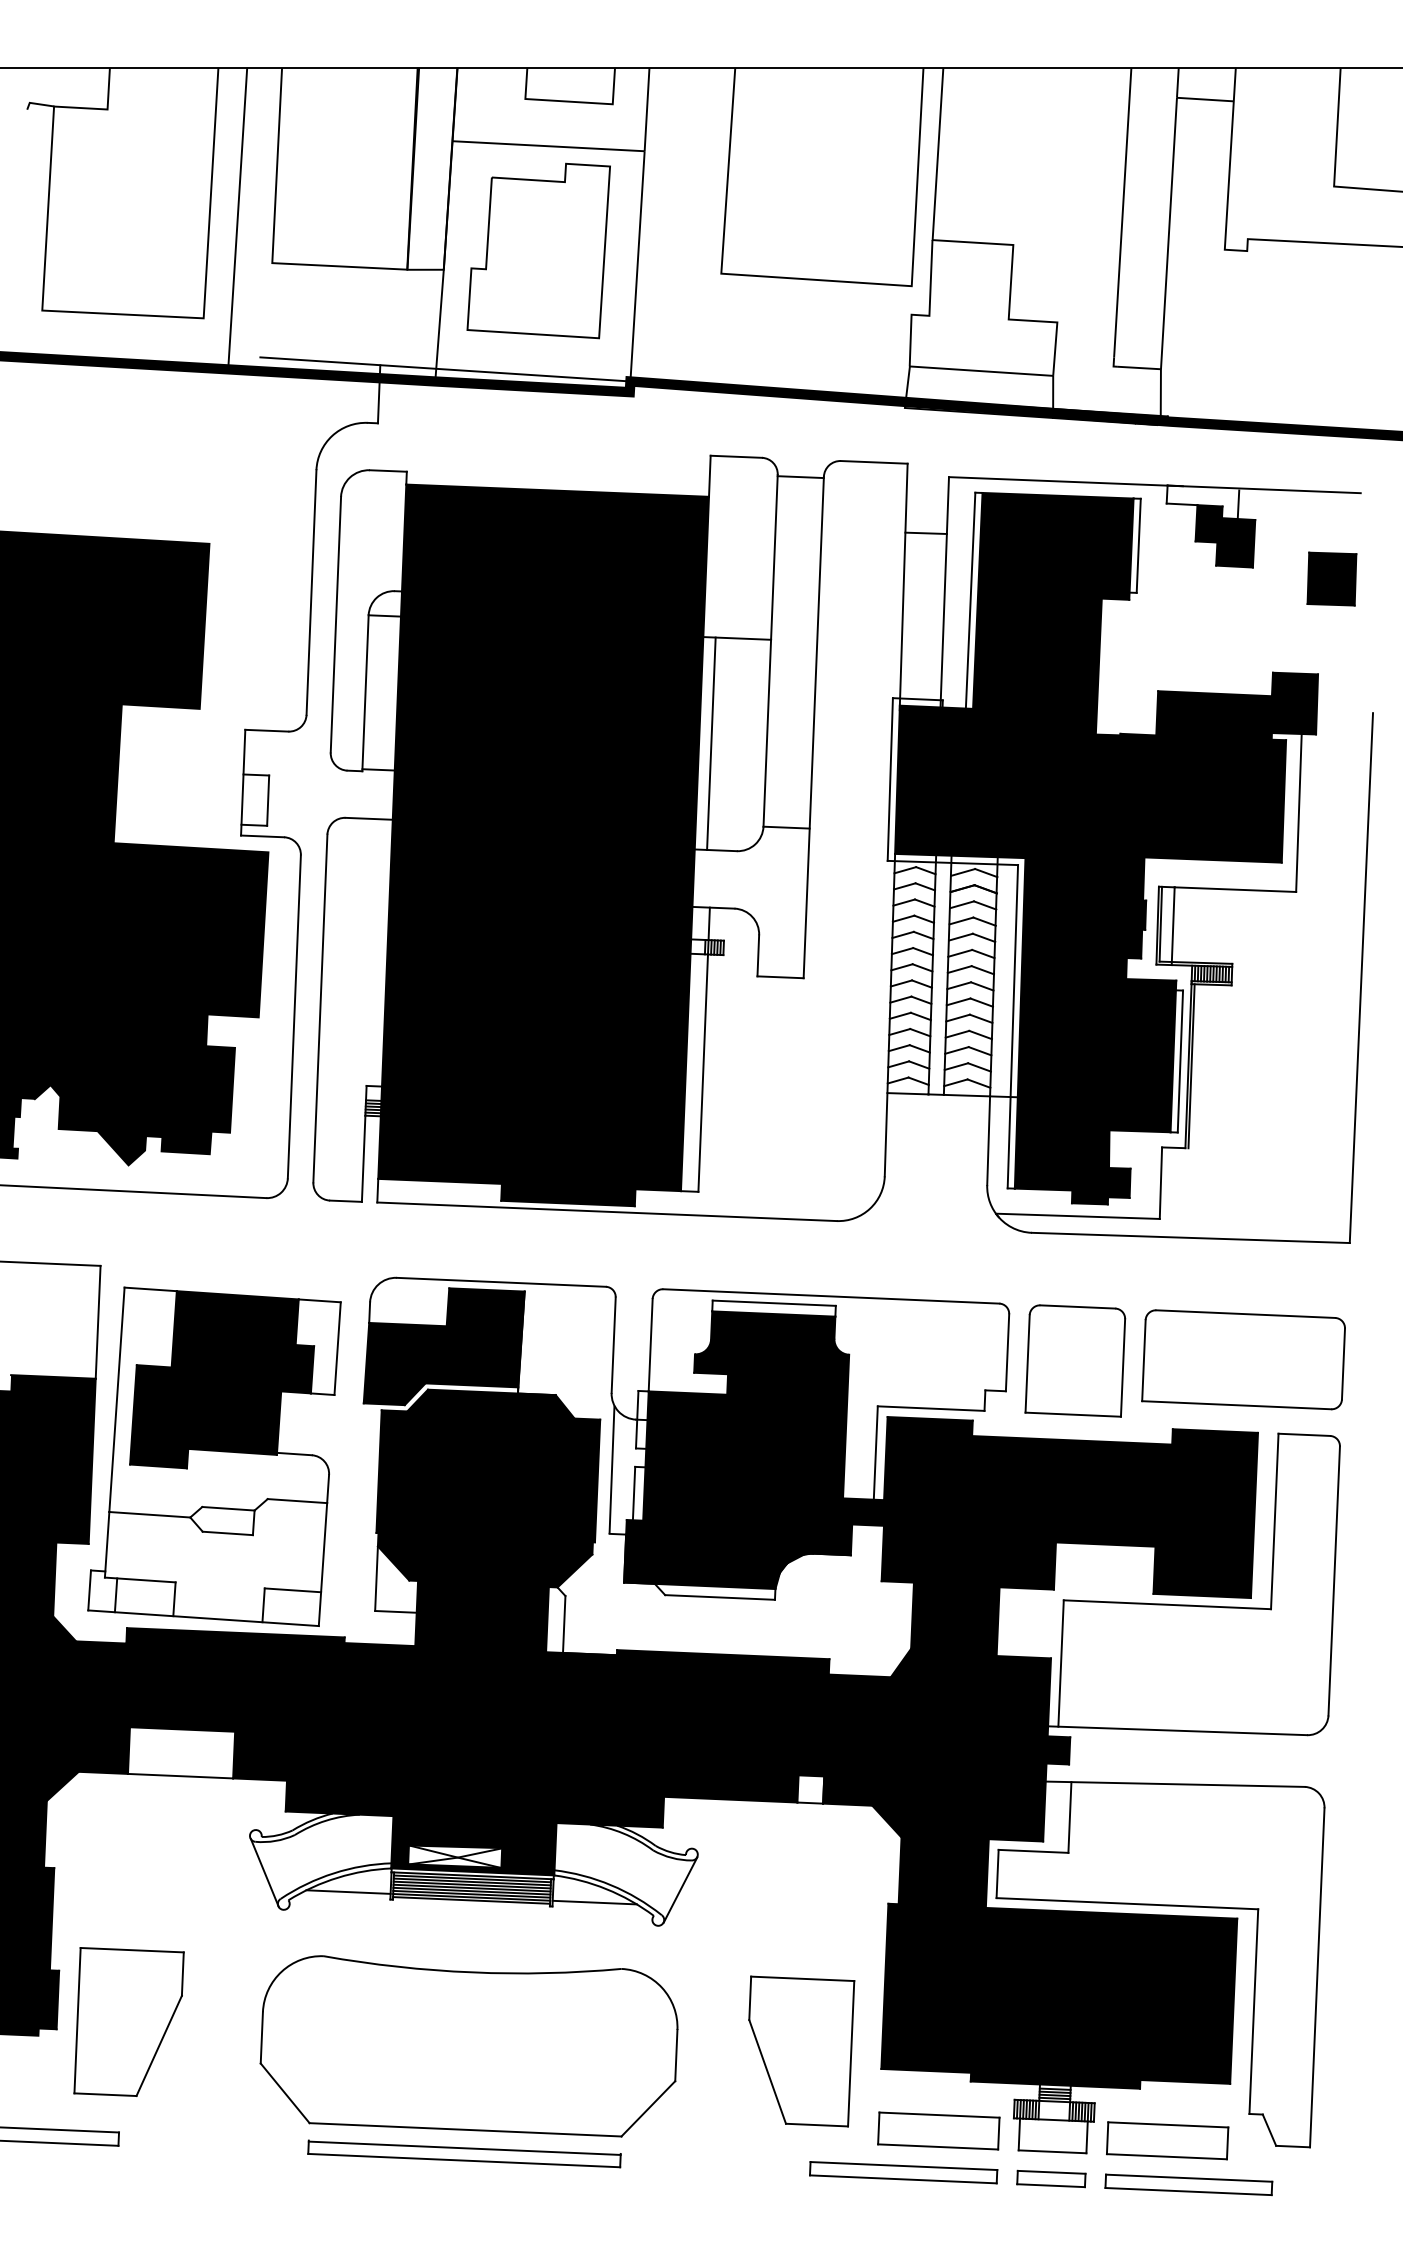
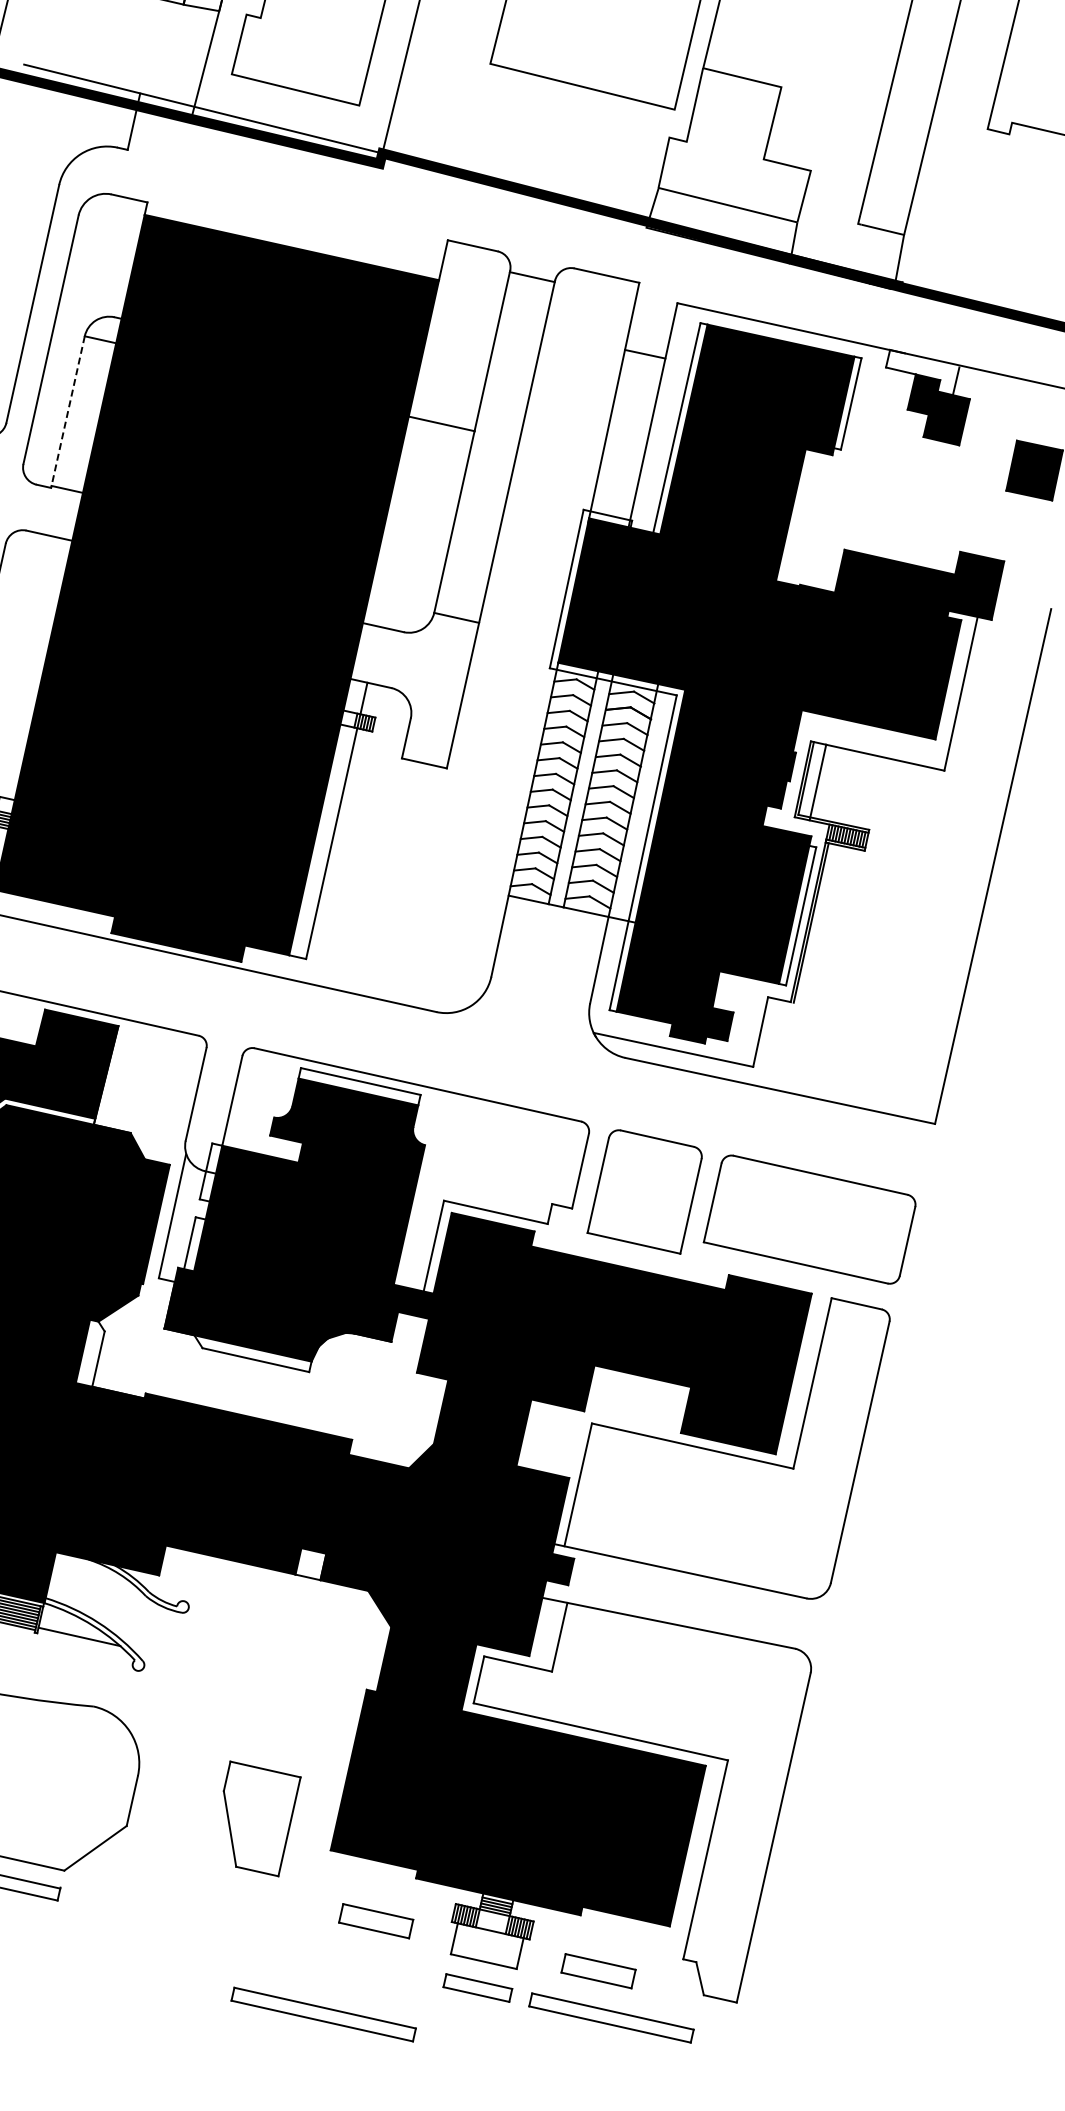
line: (365, 693) -> (67, 412), solid -> dashed
line: (711, 743) -> (397, 522), removed
line: (680, 1889) -> (165, 1639), removed
part: (801, 2051) -> (255, 1819), size x0.7
part: (938, 2130) -> (375, 1920), size x0.6
part: (1167, 2140) -> (598, 1970), size x0.6
part: (903, 2172) -> (323, 2014), moved

